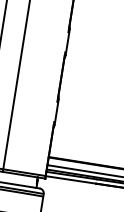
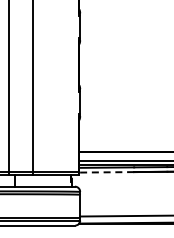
line: (70, 180) -> (106, 172), solid -> dashed

